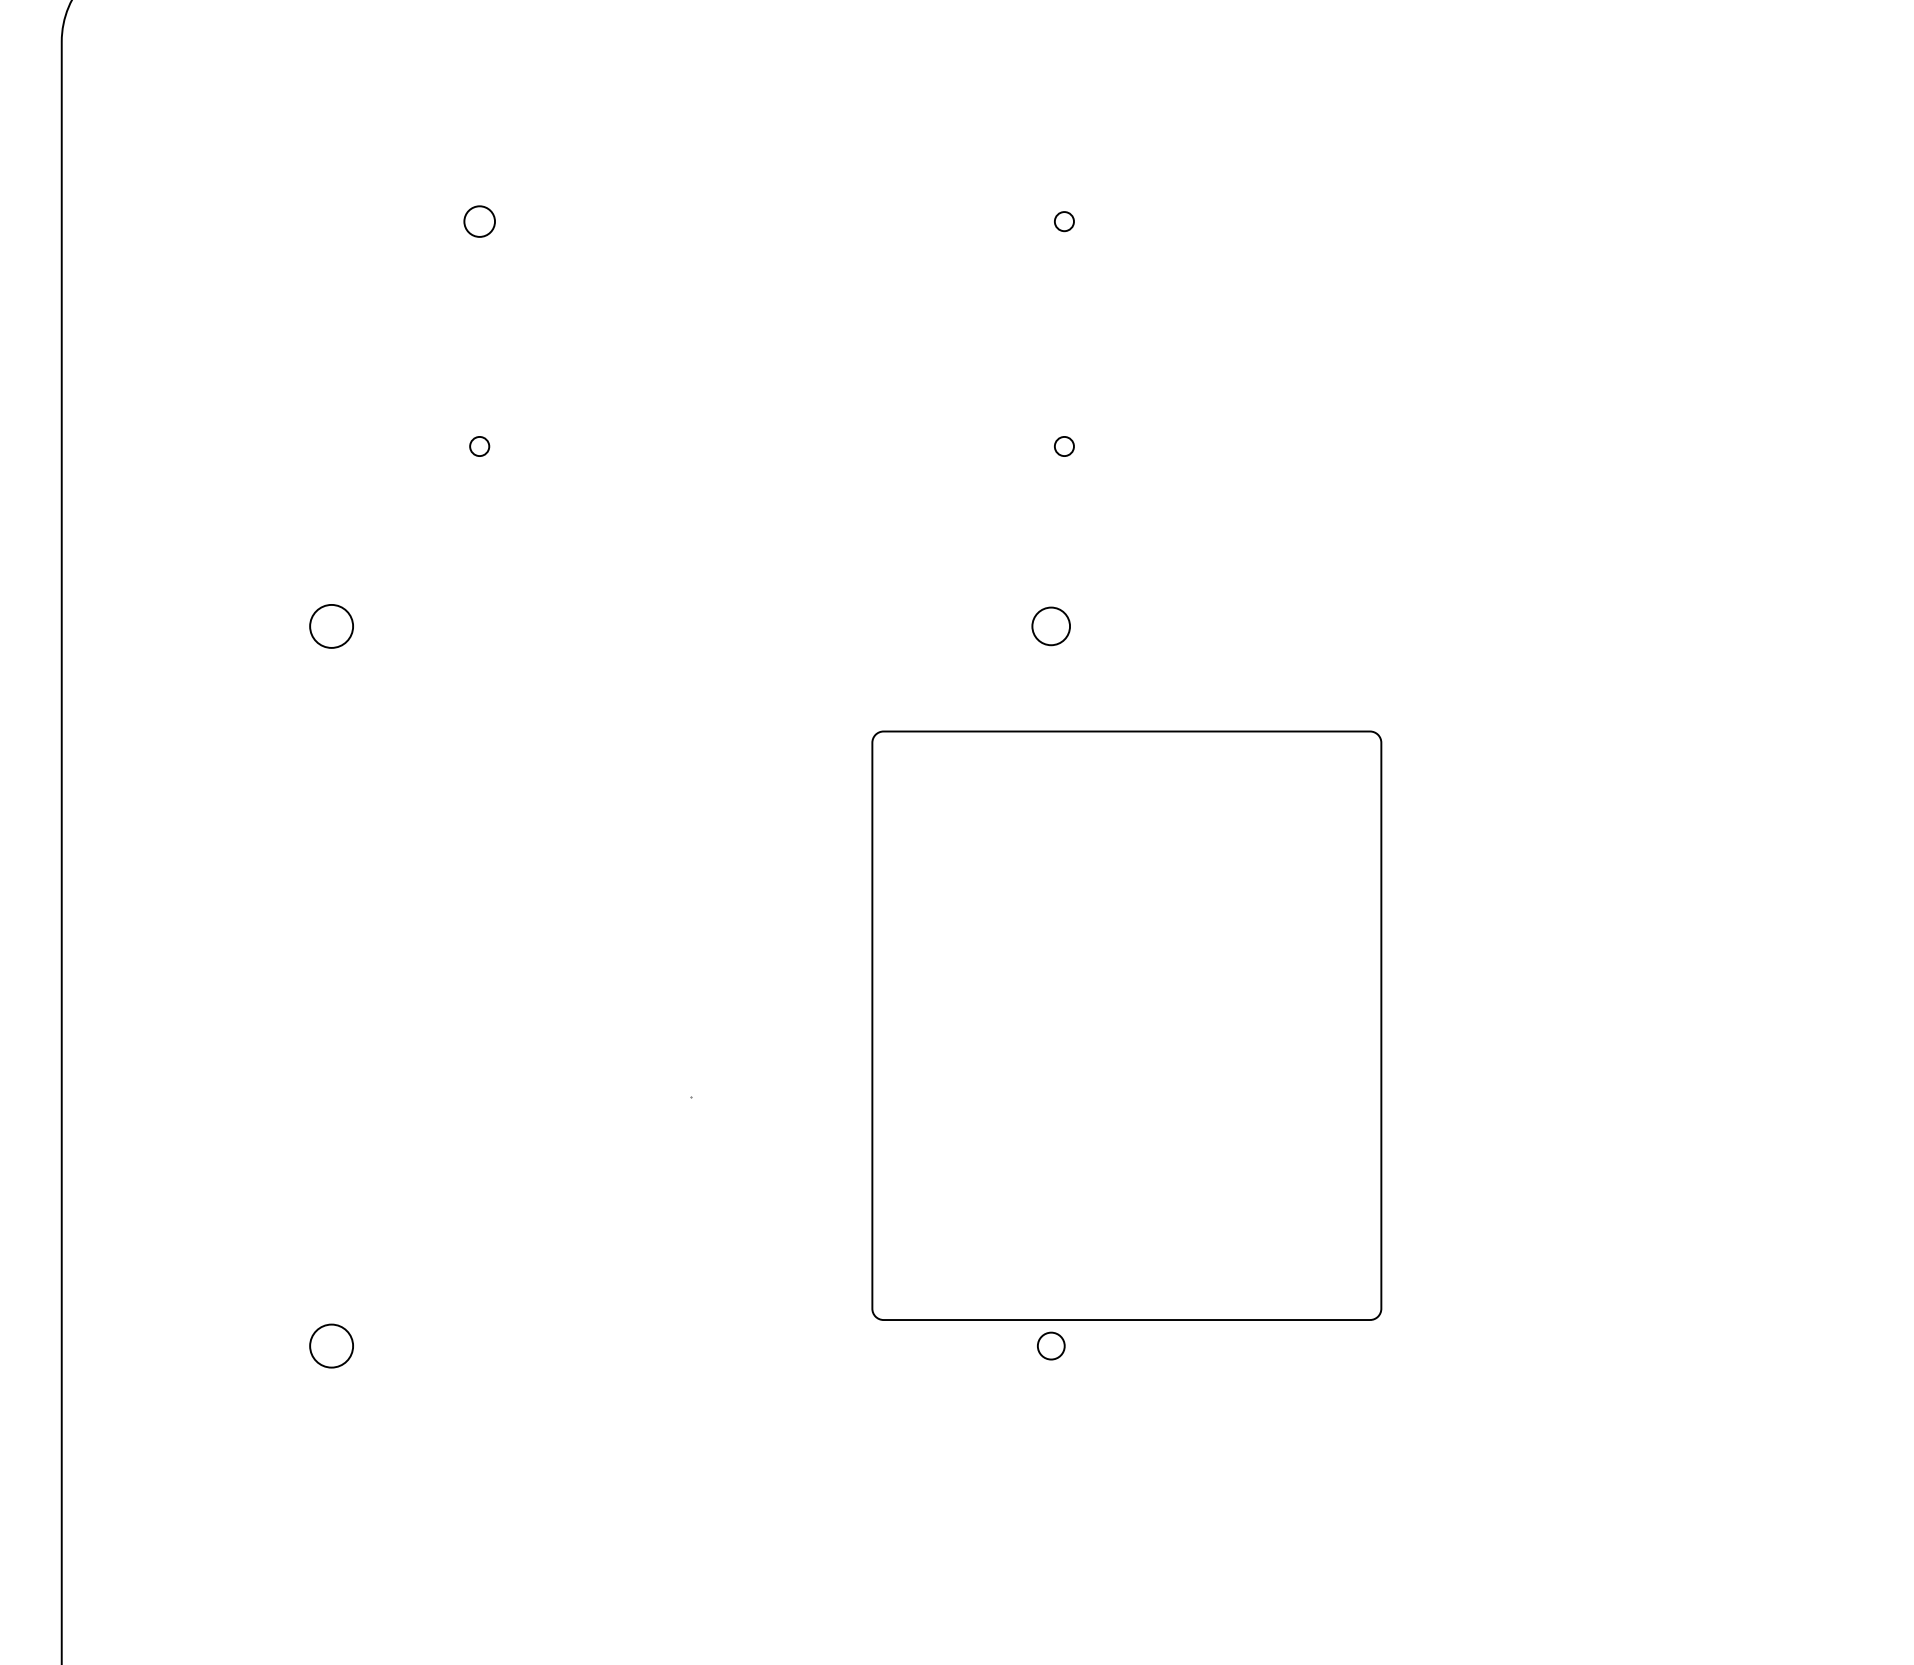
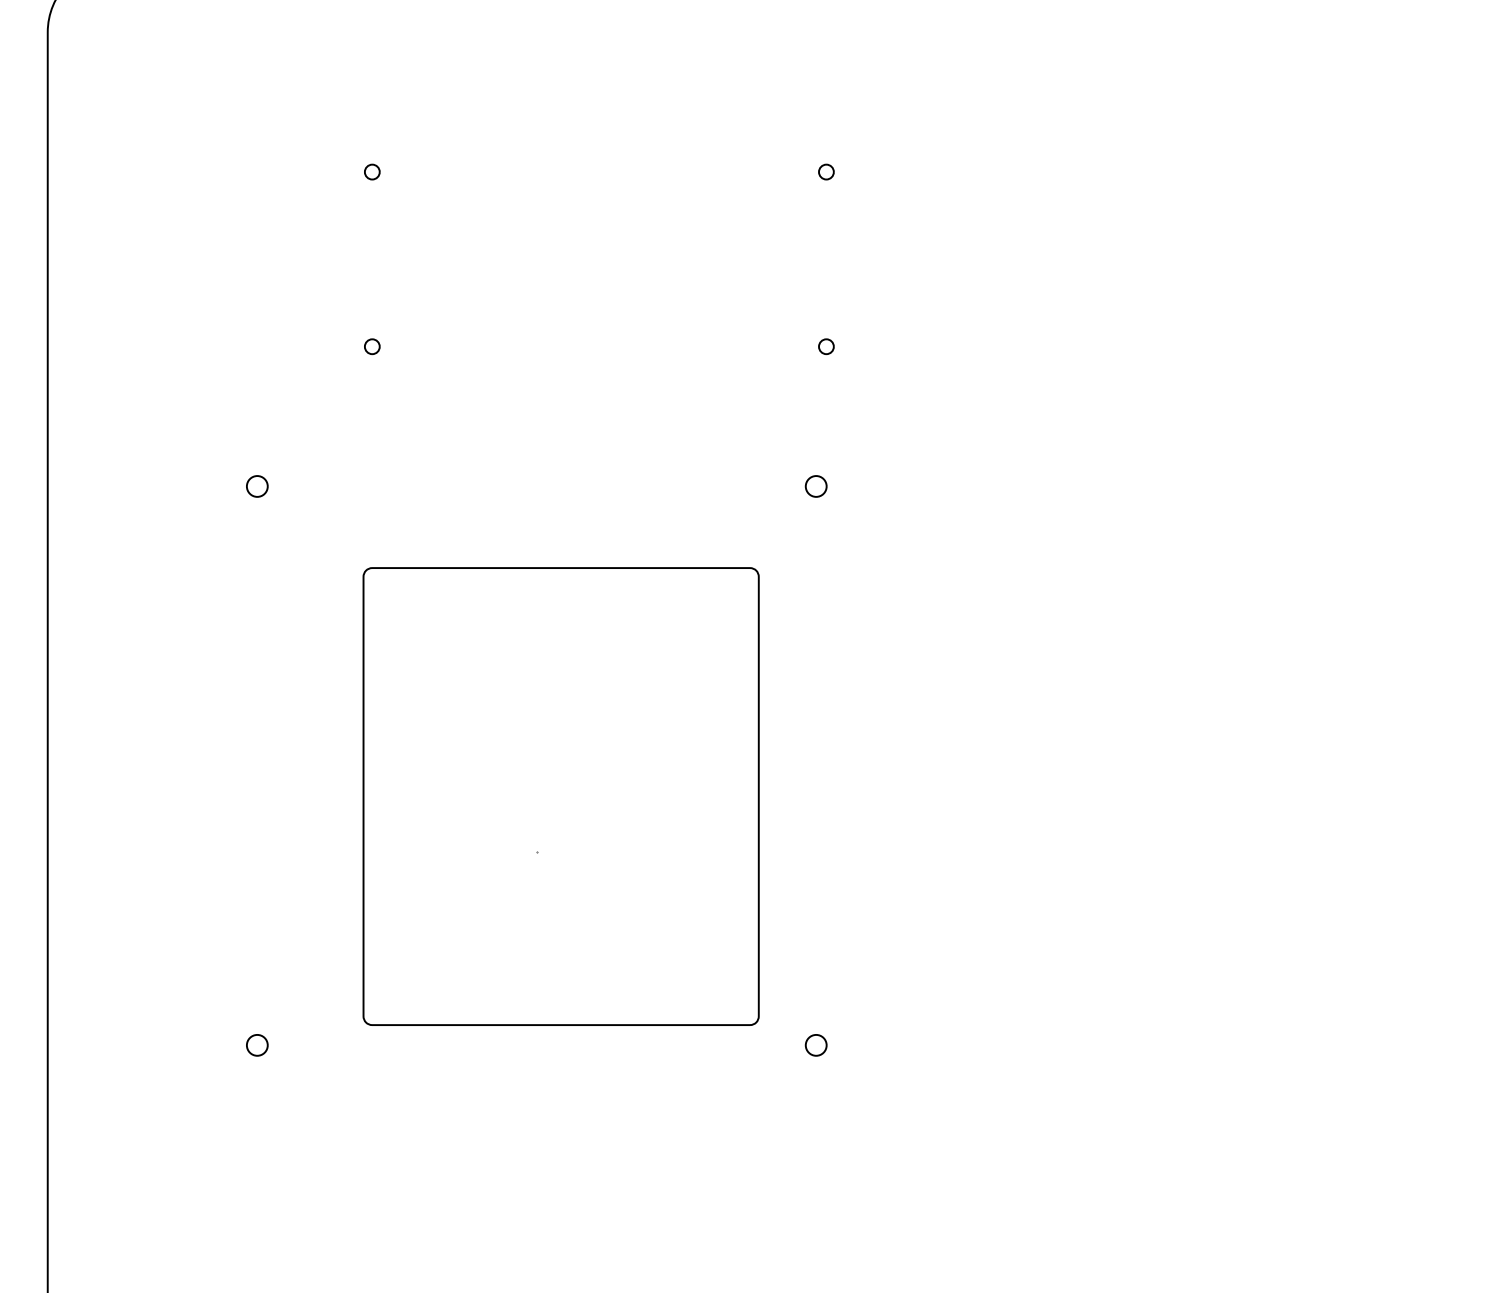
circle: (479, 221) -> (372, 171), size x0.62
circle: (331, 626) -> (257, 486), size x0.62
circle: (1051, 626) -> (816, 486), size x0.71
part: (1126, 1025) -> (560, 796), moved
circle: (331, 1345) -> (257, 1044), size x0.62

